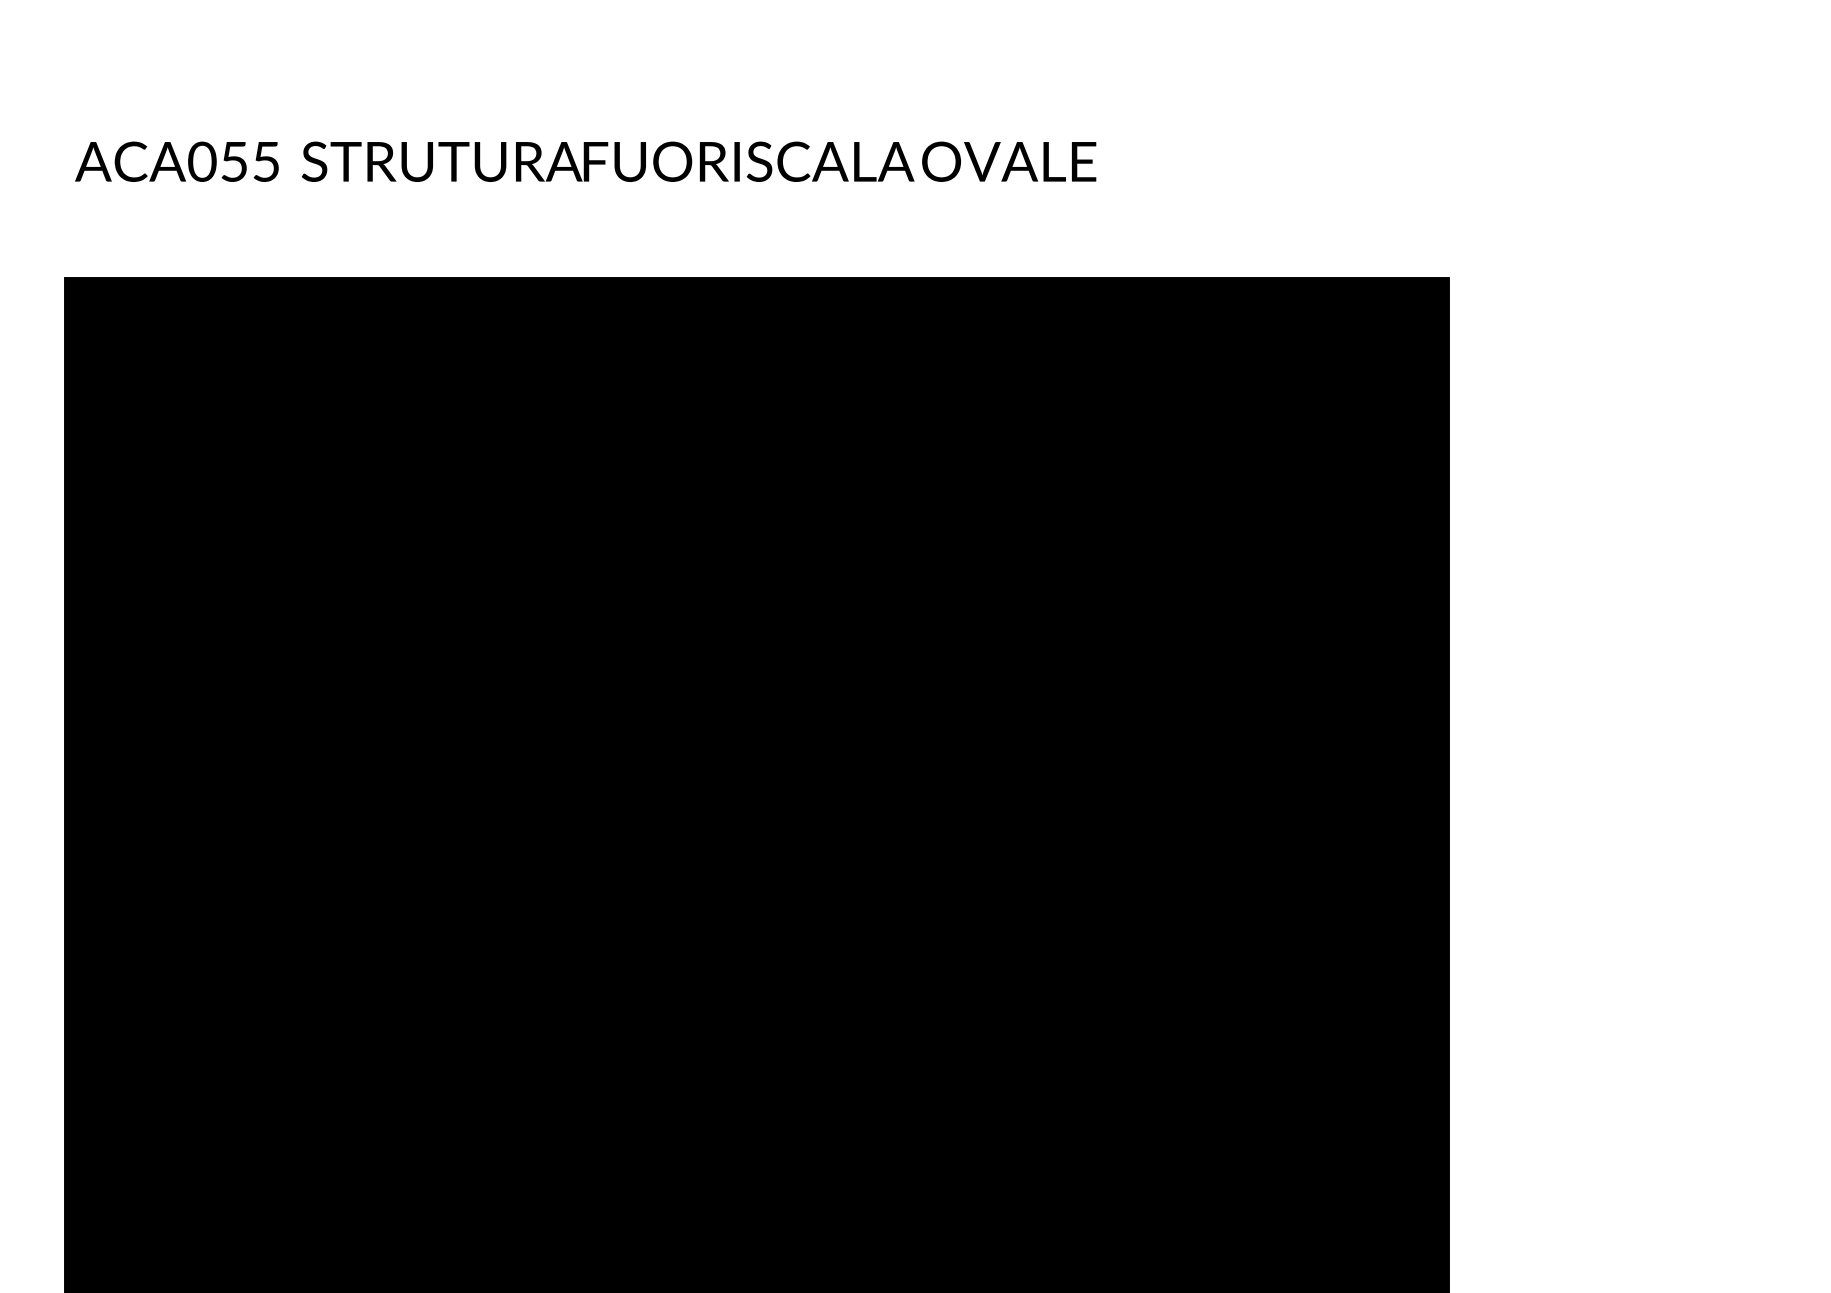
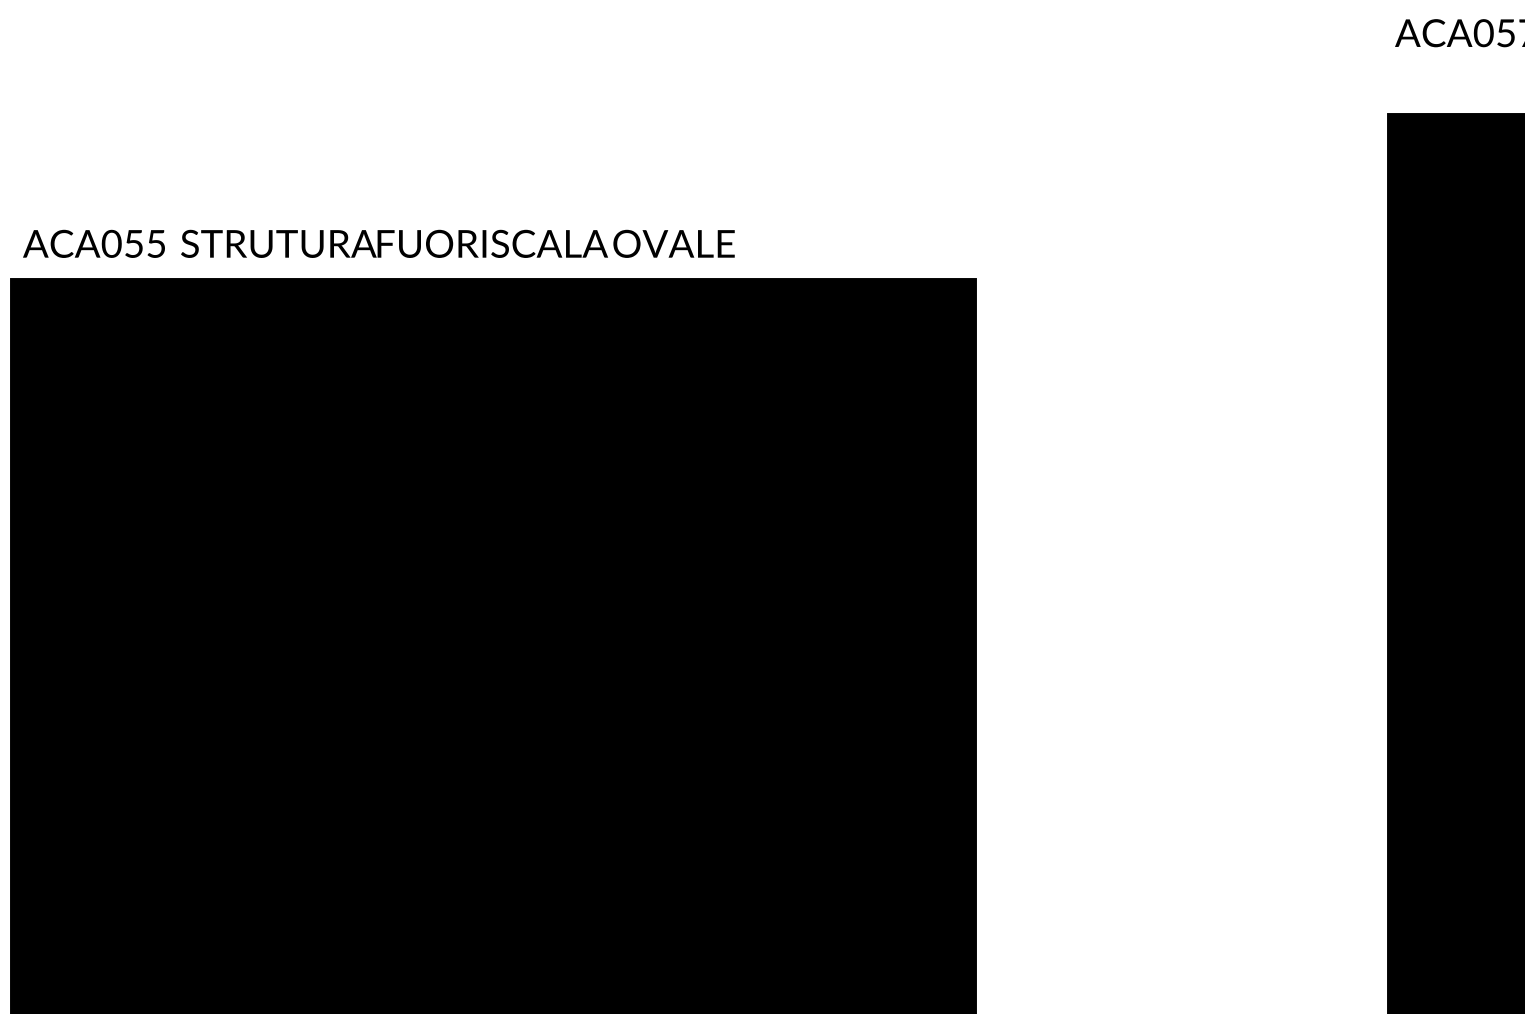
text: (585, 161) -> (378, 243), moved

